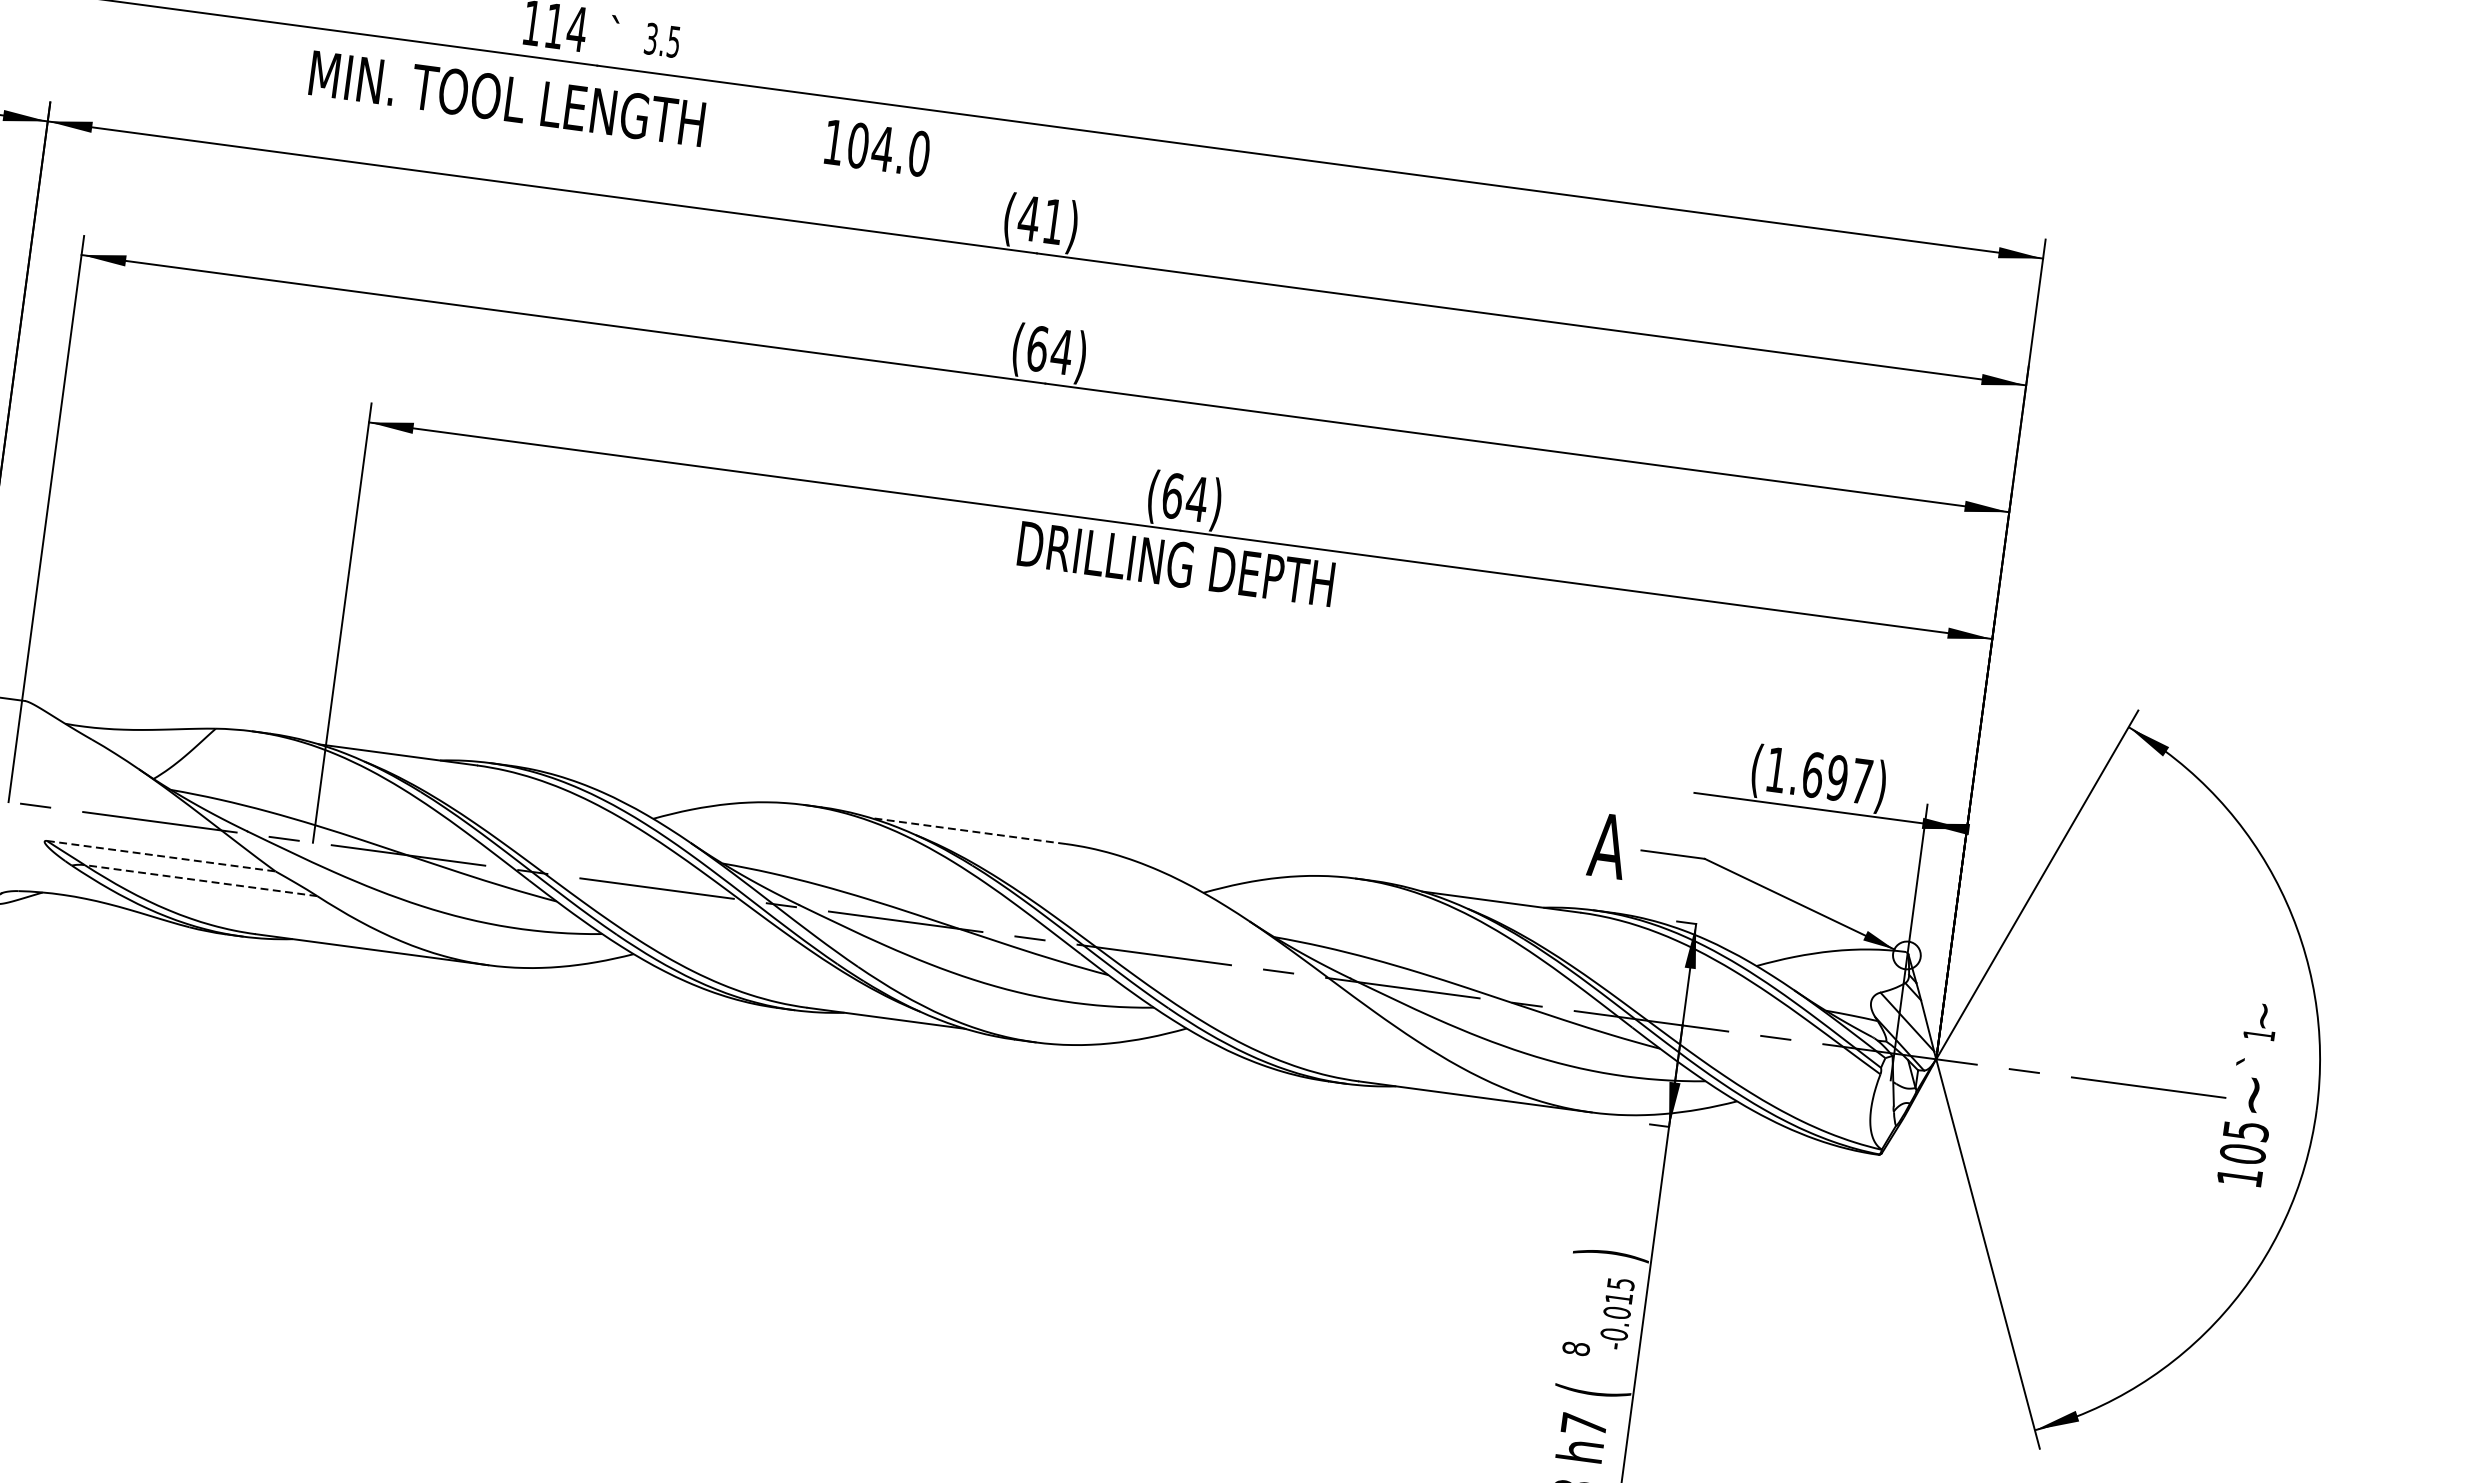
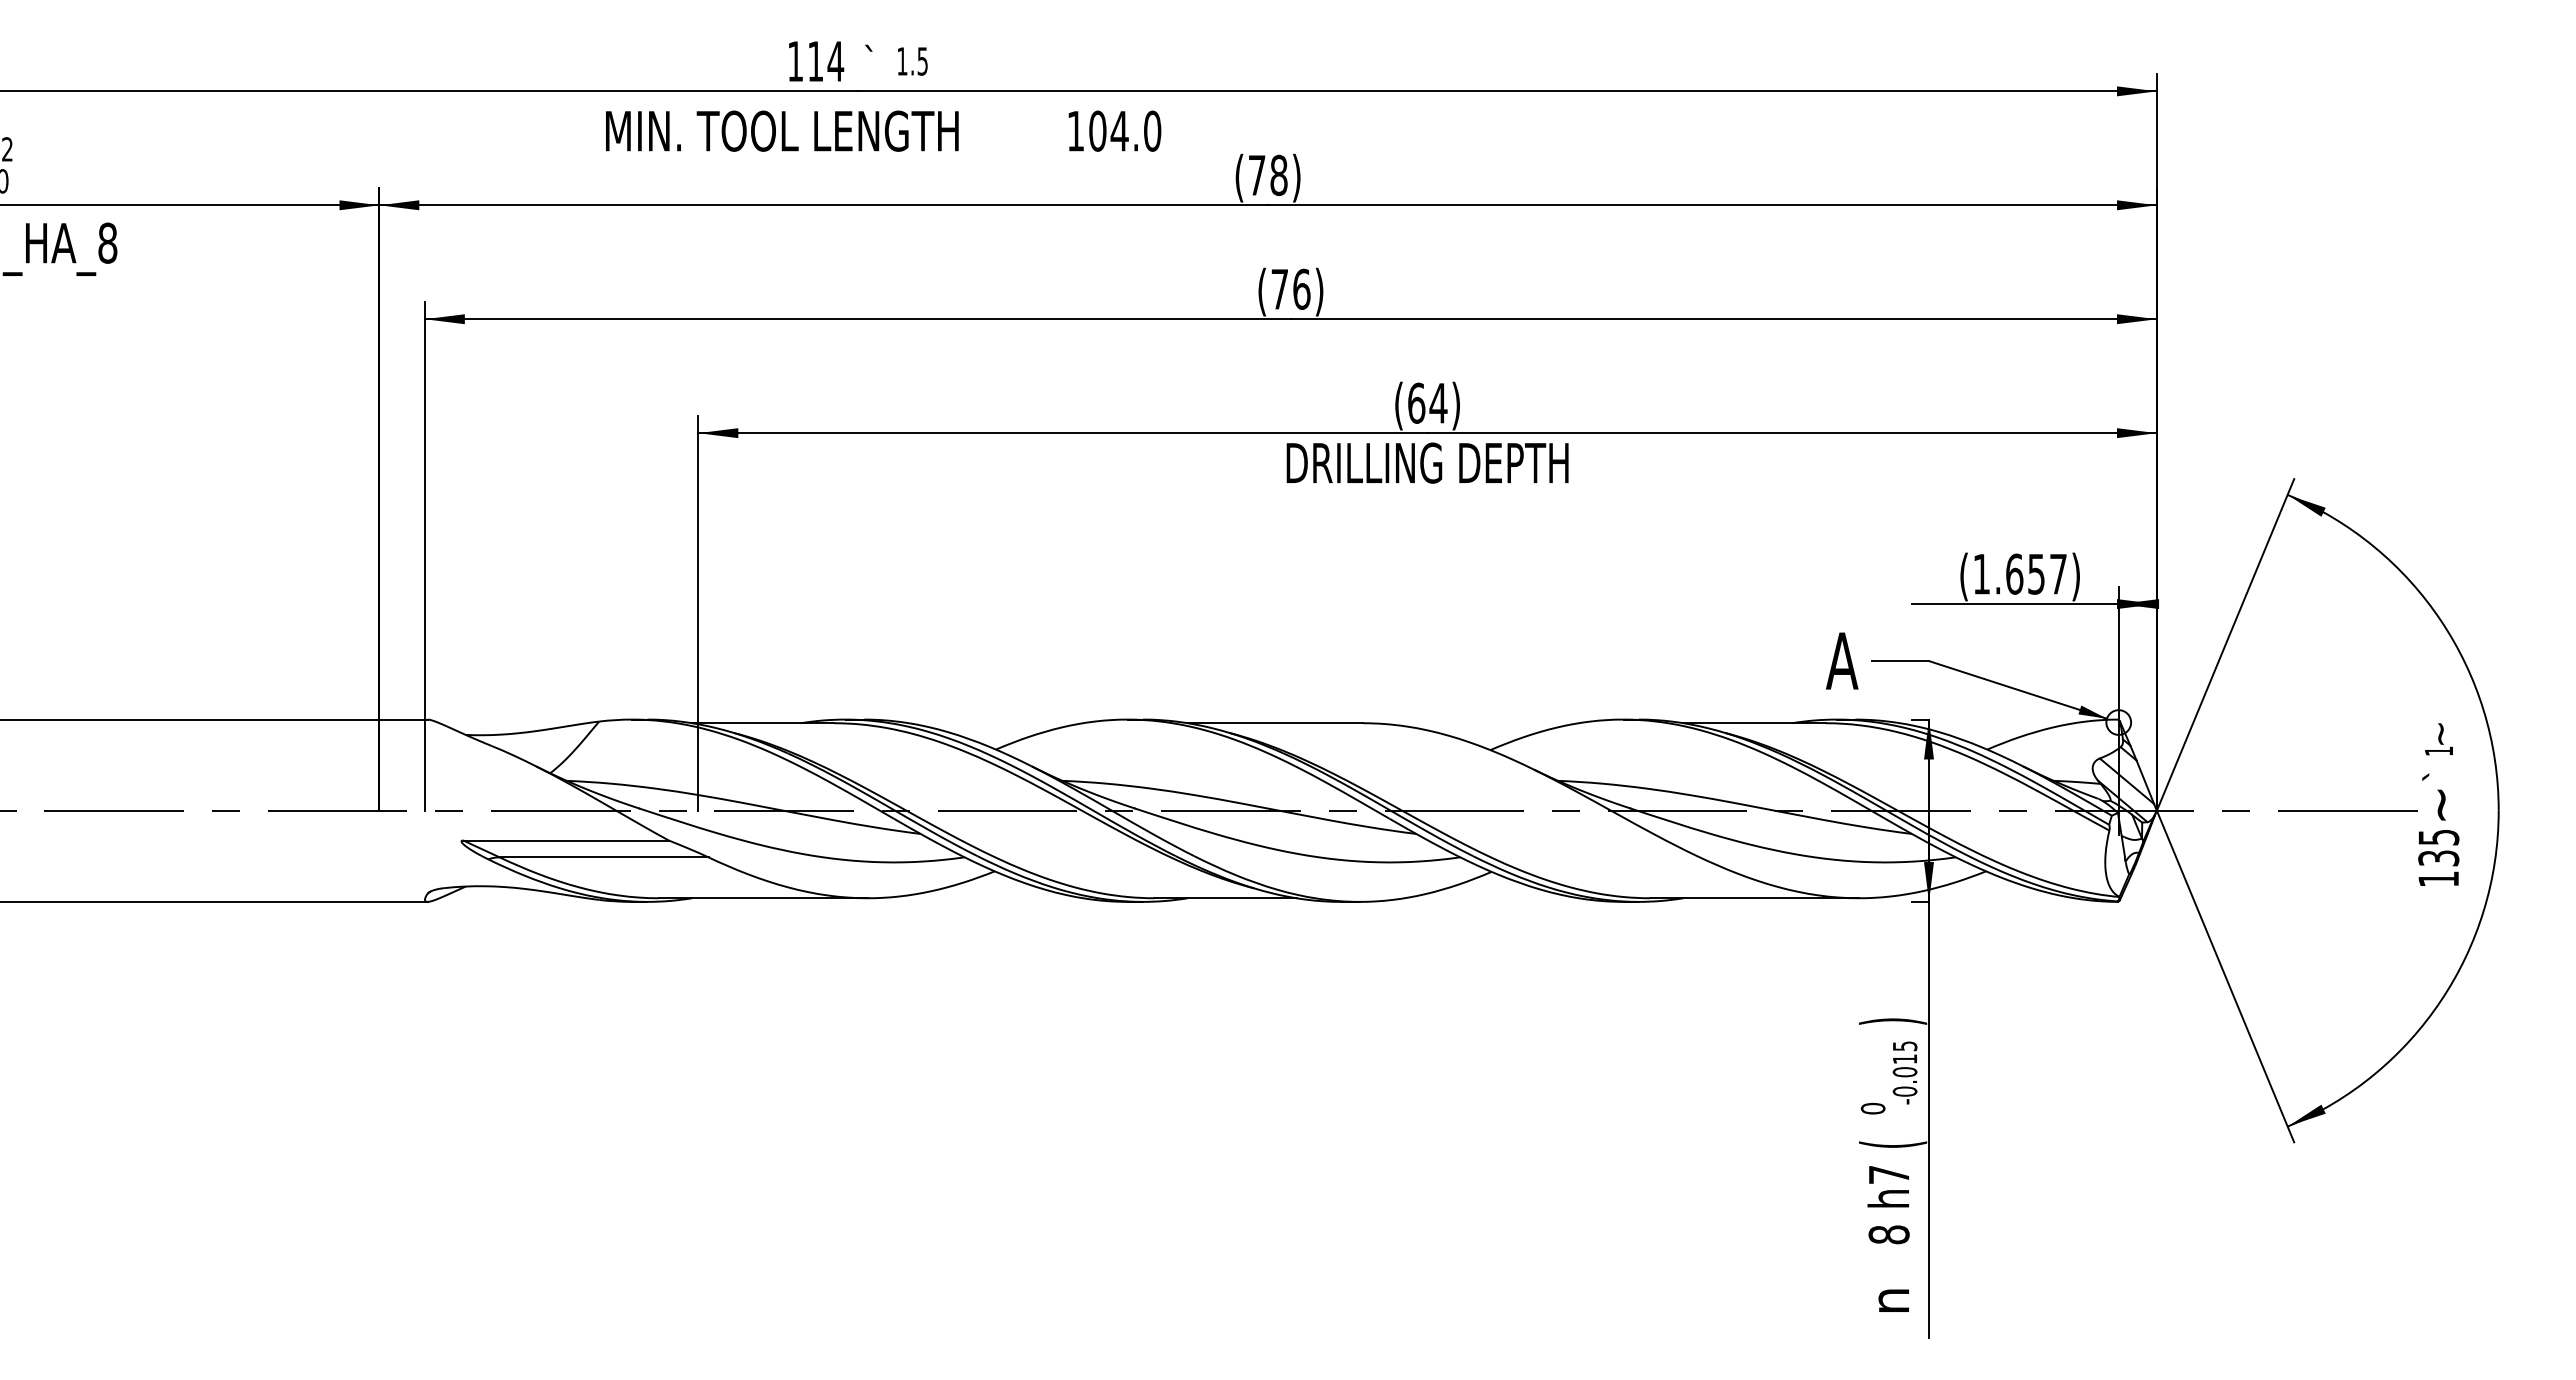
text: (651, 39) -> (902, 61), 3.5 -> 1.5
text: (1040, 220) -> (1267, 175), (41) -> (78)
text: (1049, 349) -> (1290, 288), (64) -> (76)
text: (1837, 777) -> (2036, 573), (1.697) -> (1.657)
line: (968, 831) -> (1275, 723), dashed -> solid
line: (161, 856) -> (566, 840), dashed -> solid
line: (200, 880) -> (603, 857), dashed -> solid
text: (2242, 1154) -> (2438, 858), 105 -> 135
text: (1576, 1348) -> (1873, 1108), 8 -> 0

